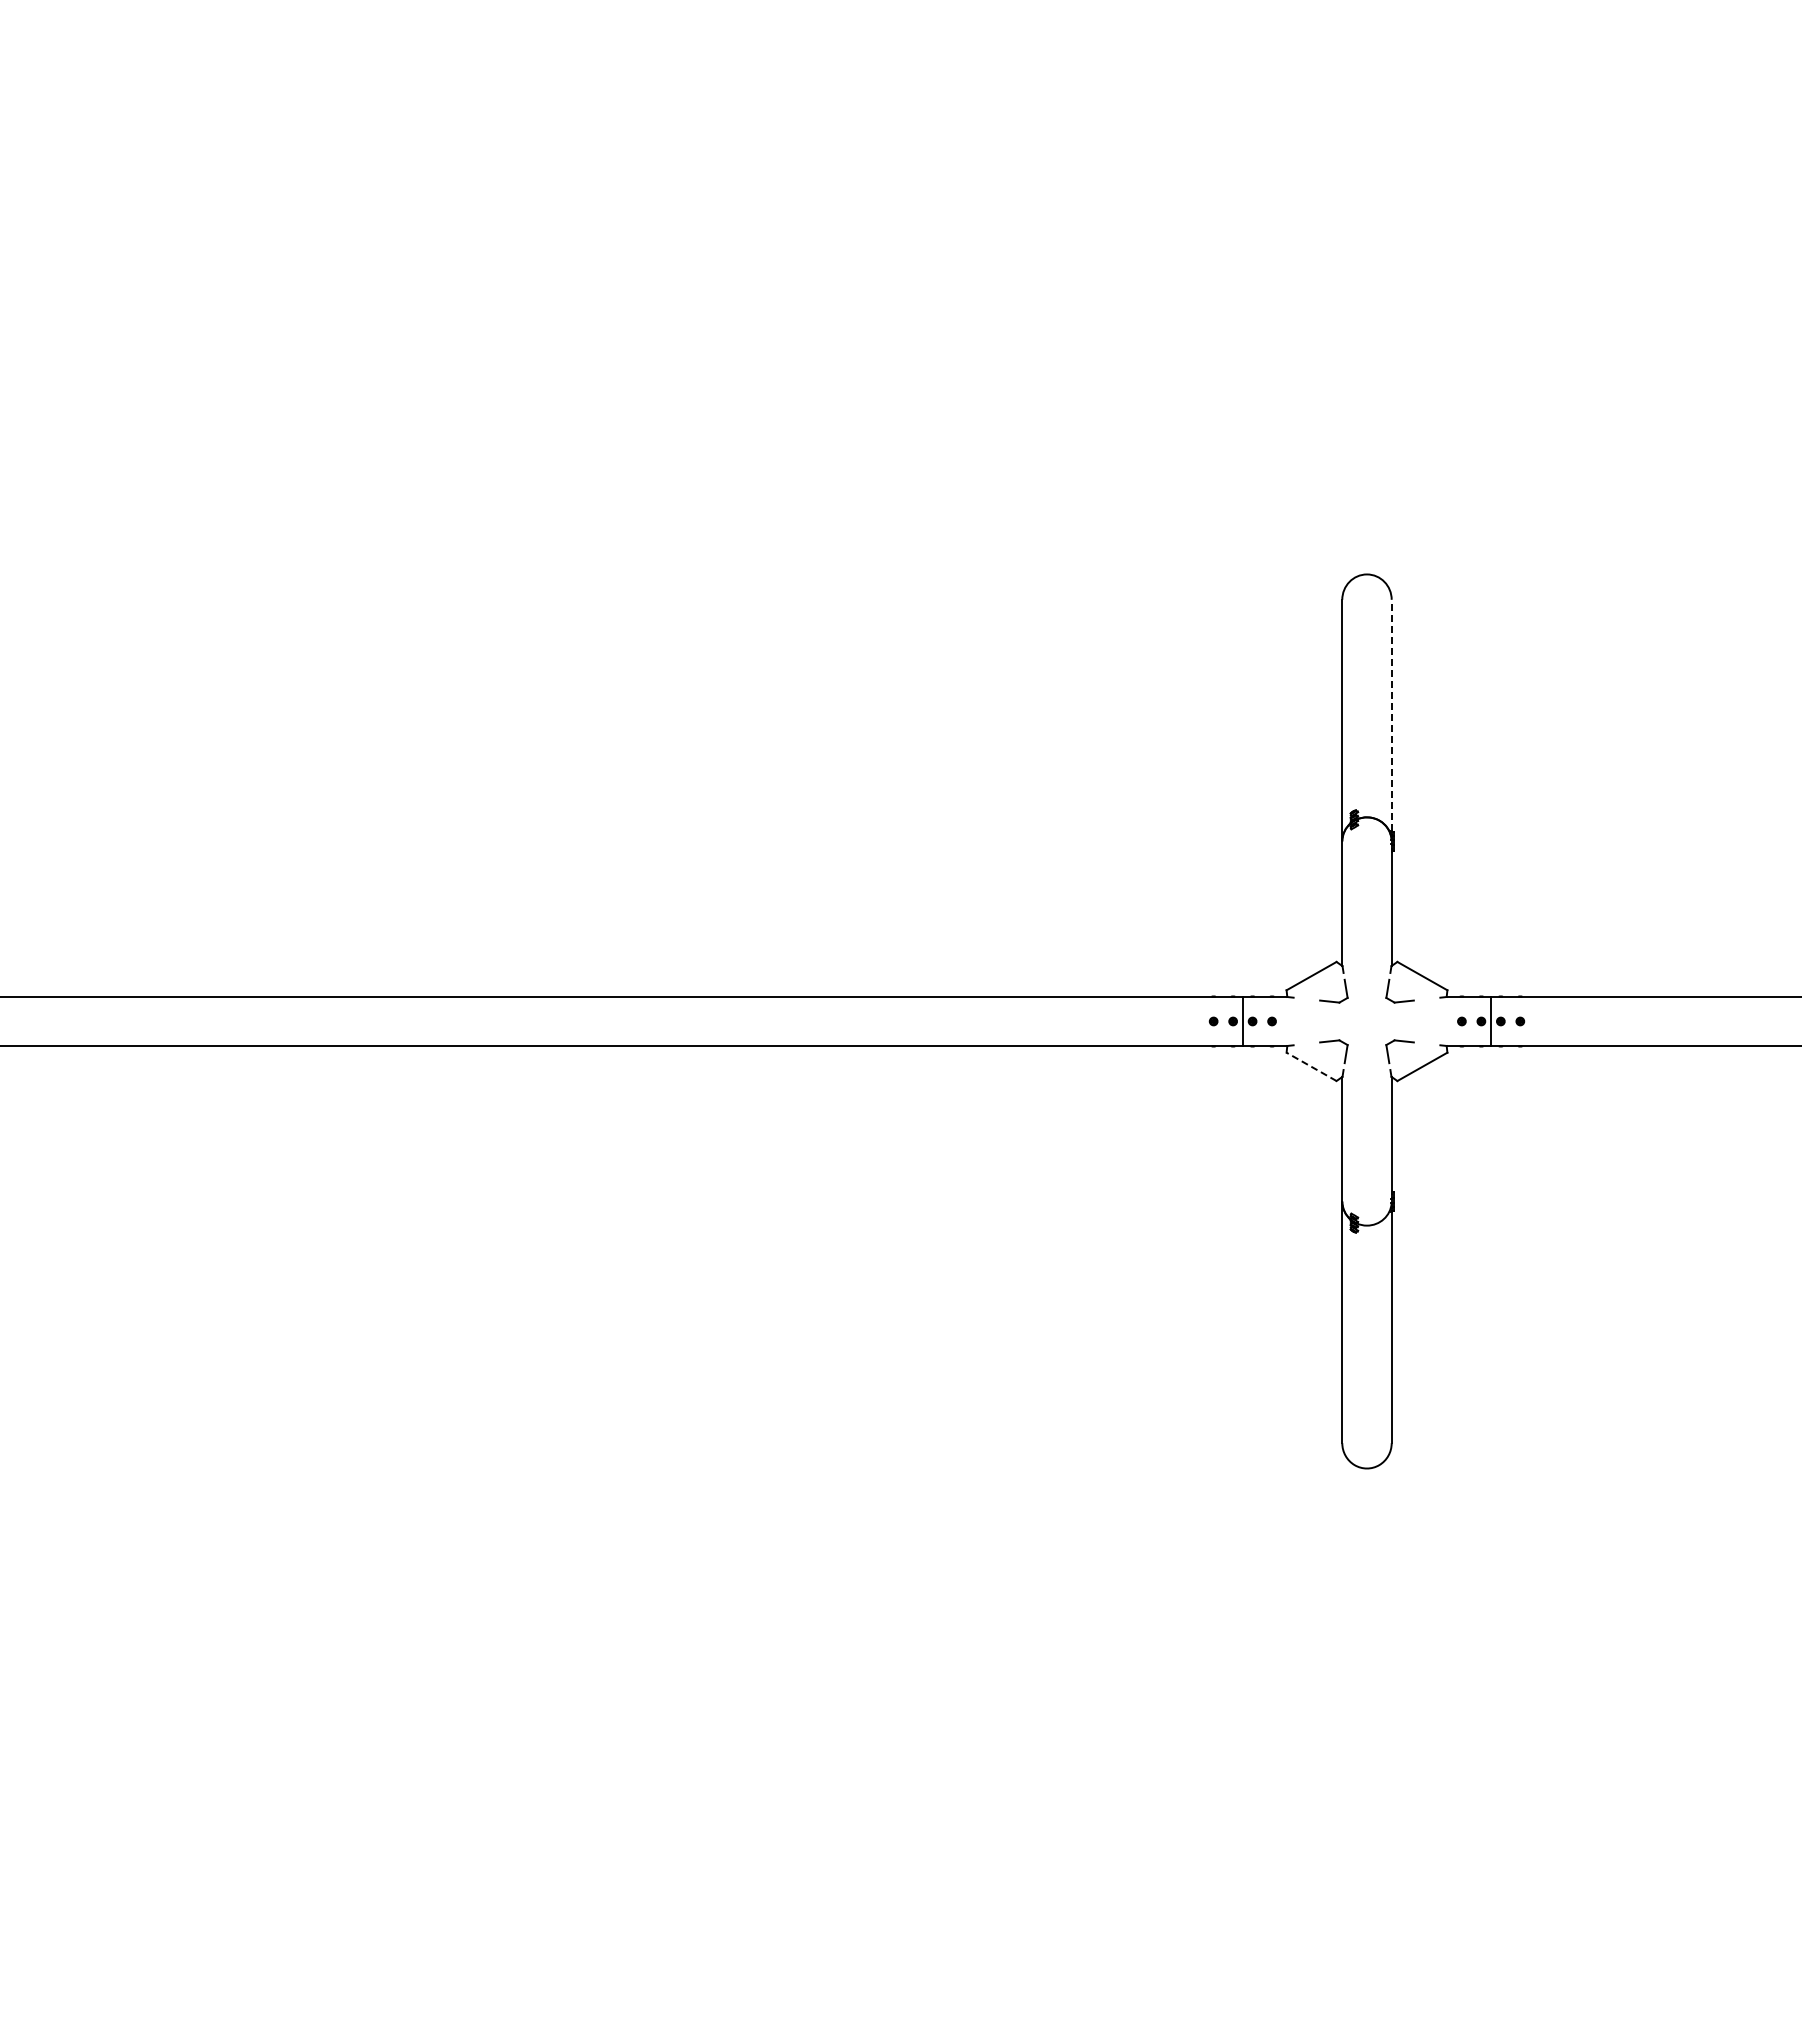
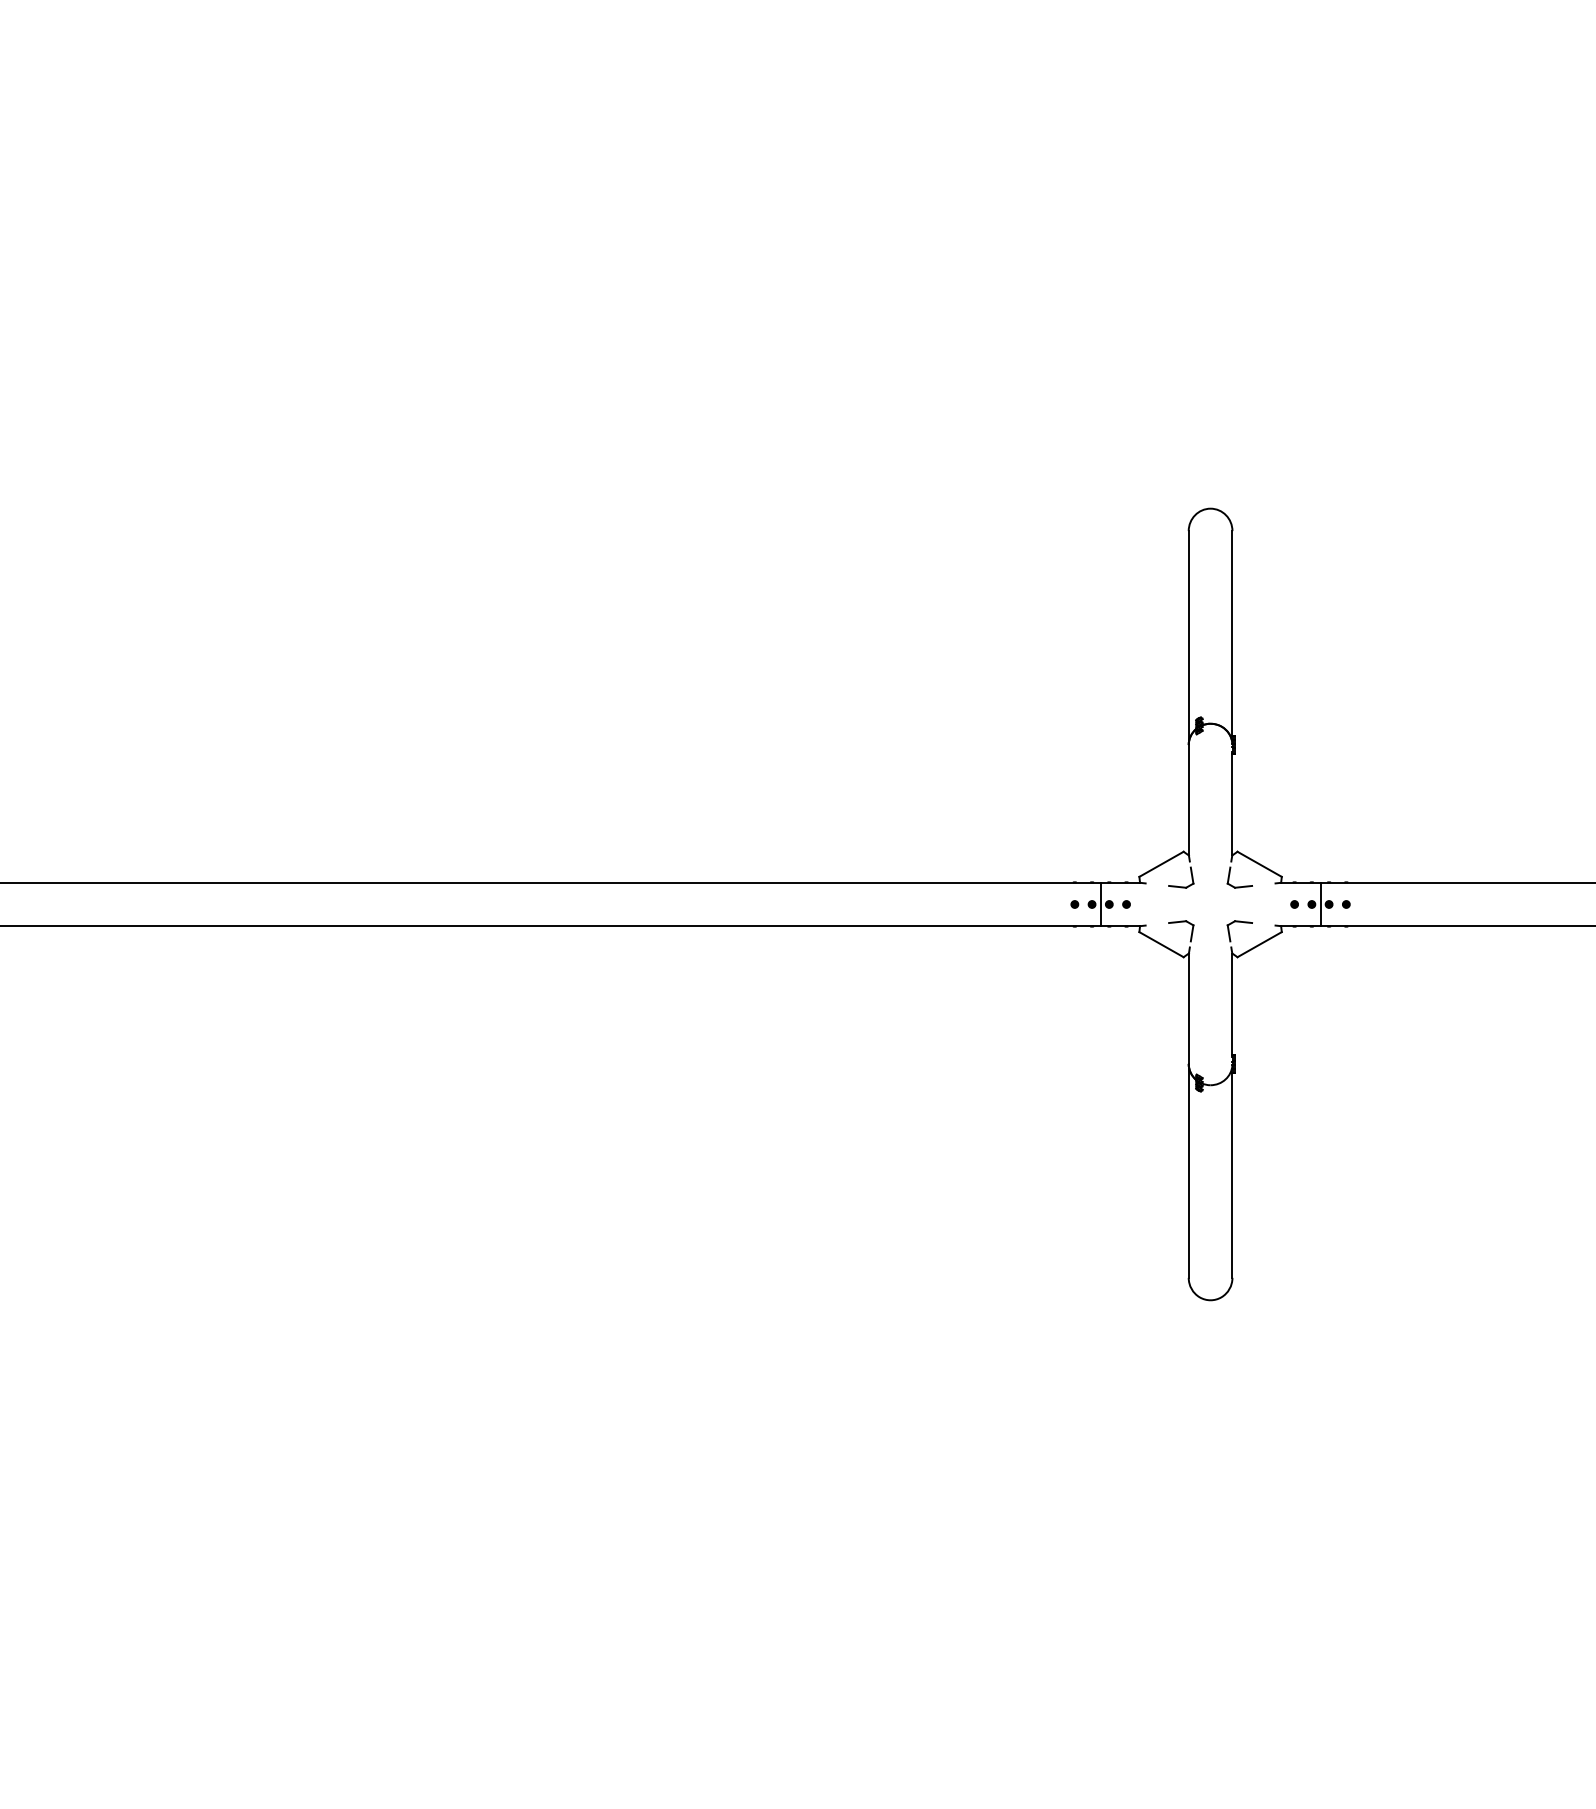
line: (1391, 715) -> (1232, 633), dashed -> solid
line: (1311, 1066) -> (1161, 944), dashed -> solid

